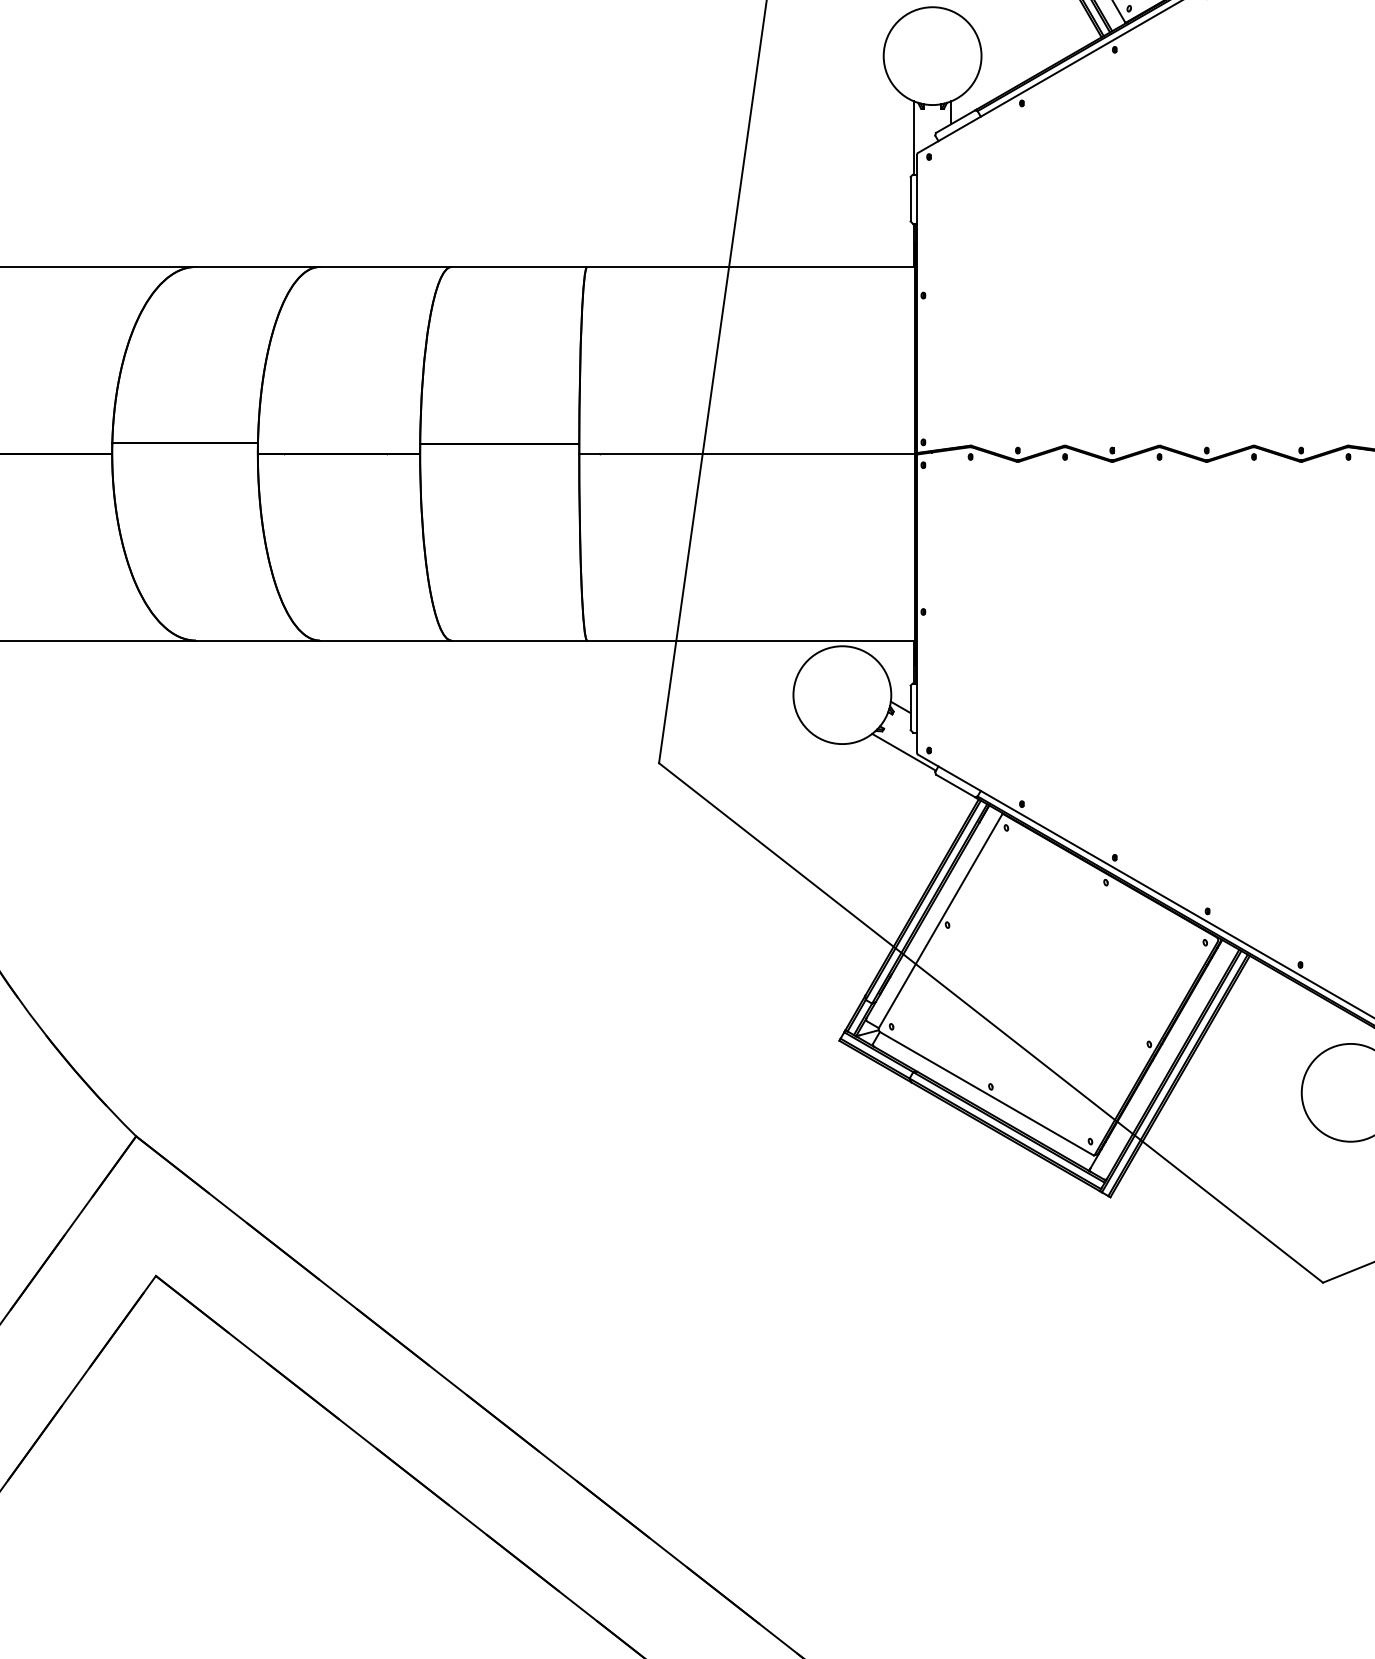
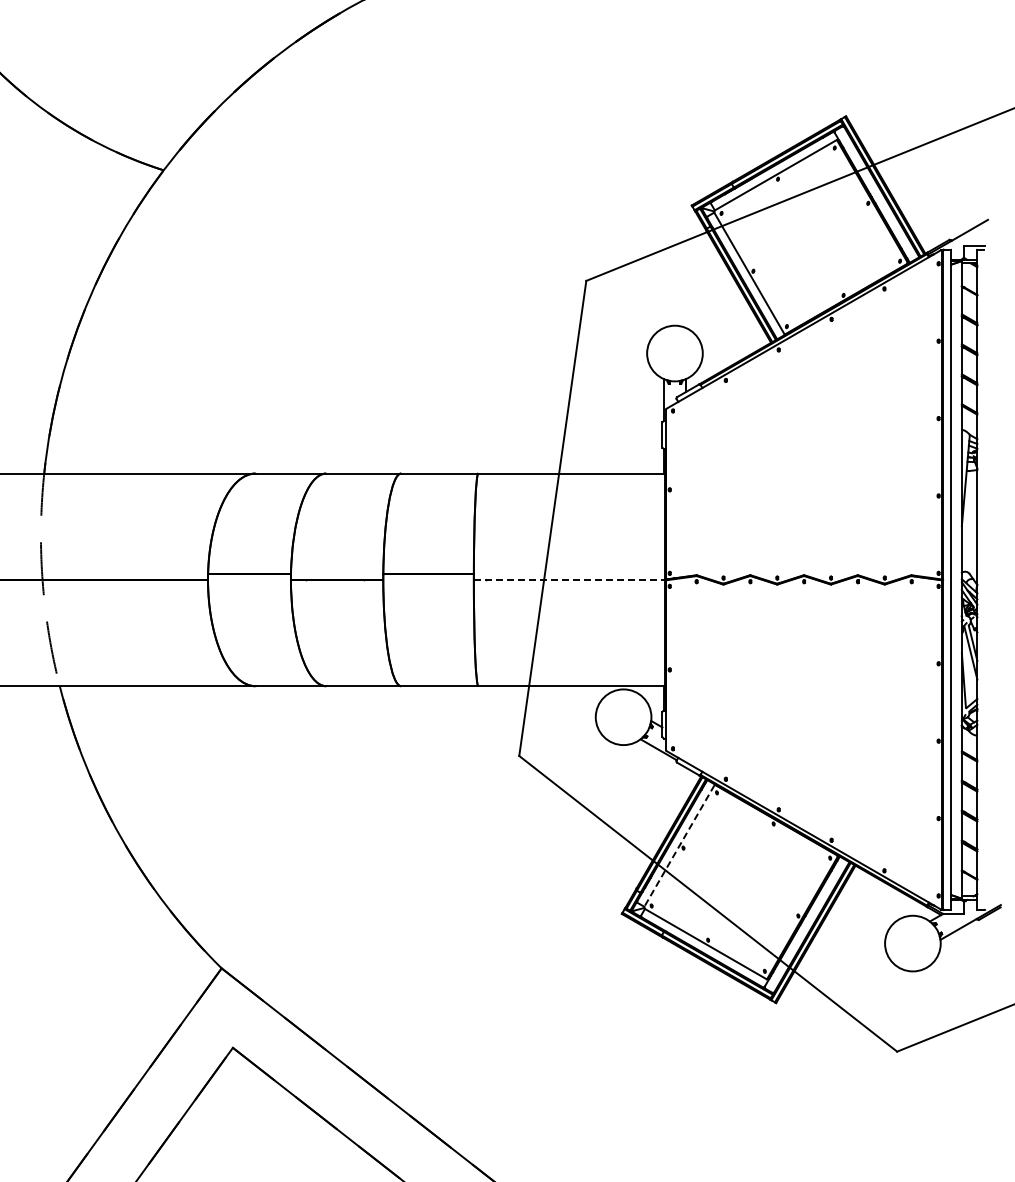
line: (747, 453) -> (569, 579), solid -> dashed
line: (940, 922) -> (679, 846), solid -> dashed

